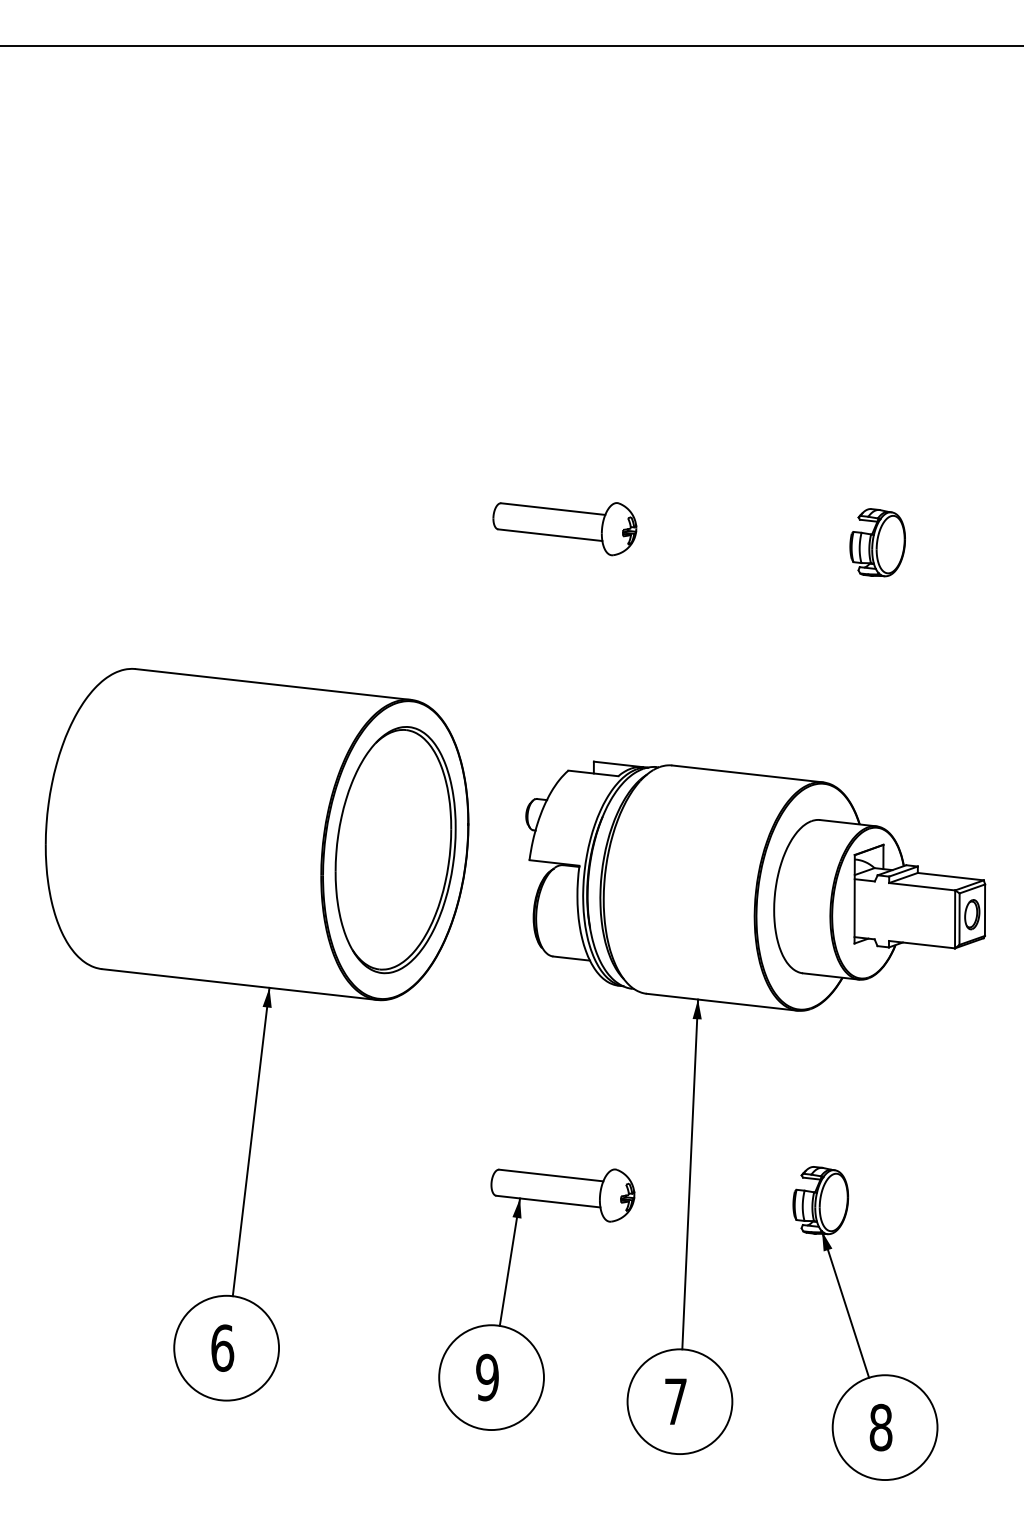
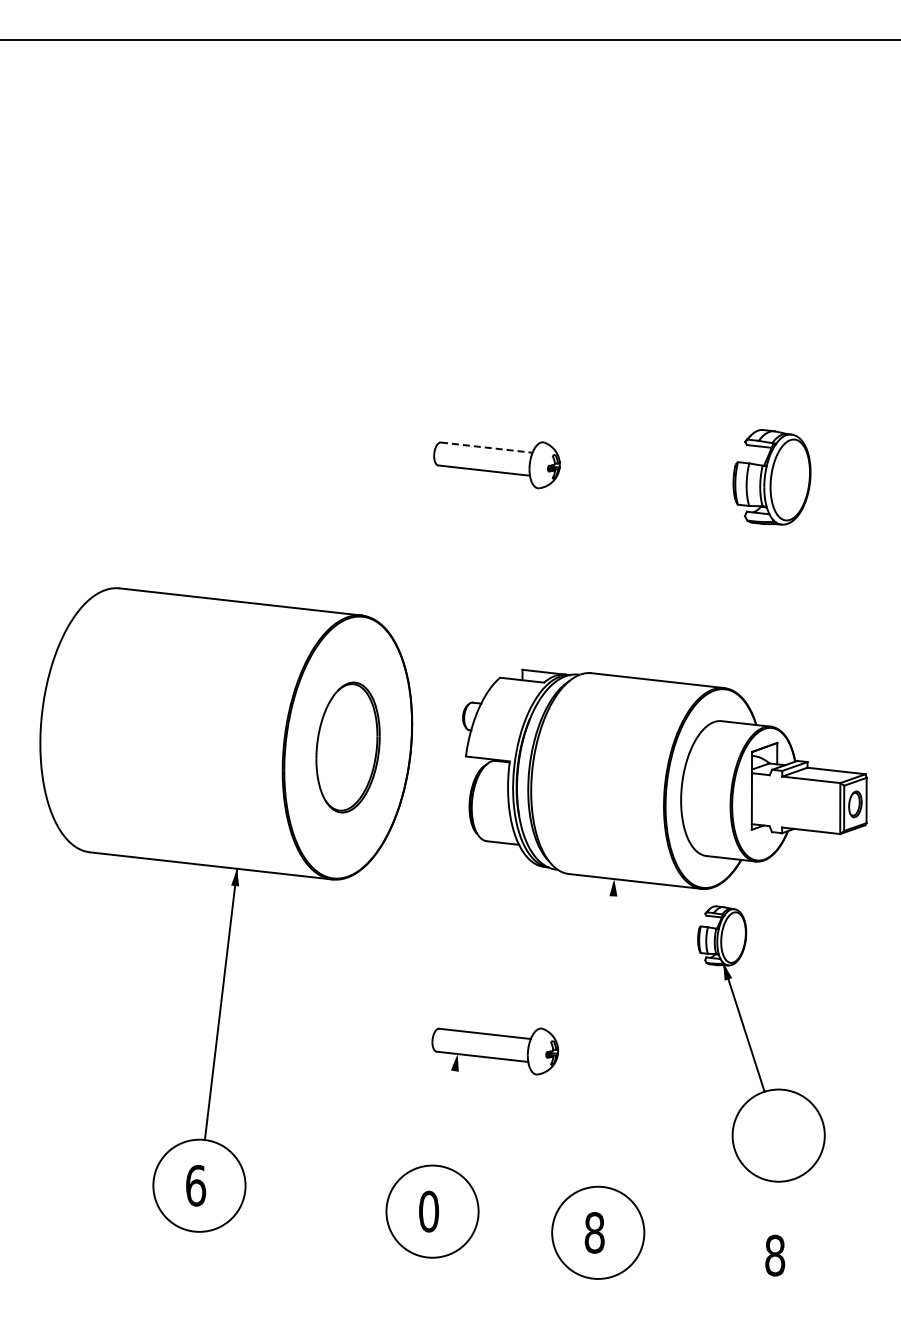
line: (554, 508) -> (487, 447), solid -> dashed
part: (878, 541) -> (772, 476), size x1.6
part: (394, 849) -> (347, 747), size x0.6
line: (690, 1173) -> (607, 1032), removed
line: (509, 1262) -> (448, 1110), removed
part: (854, 1327) -> (751, 1047), moved
text: (488, 1377) -> (429, 1211), 9 -> 0
text: (675, 1401) -> (594, 1232), 7 -> 8

